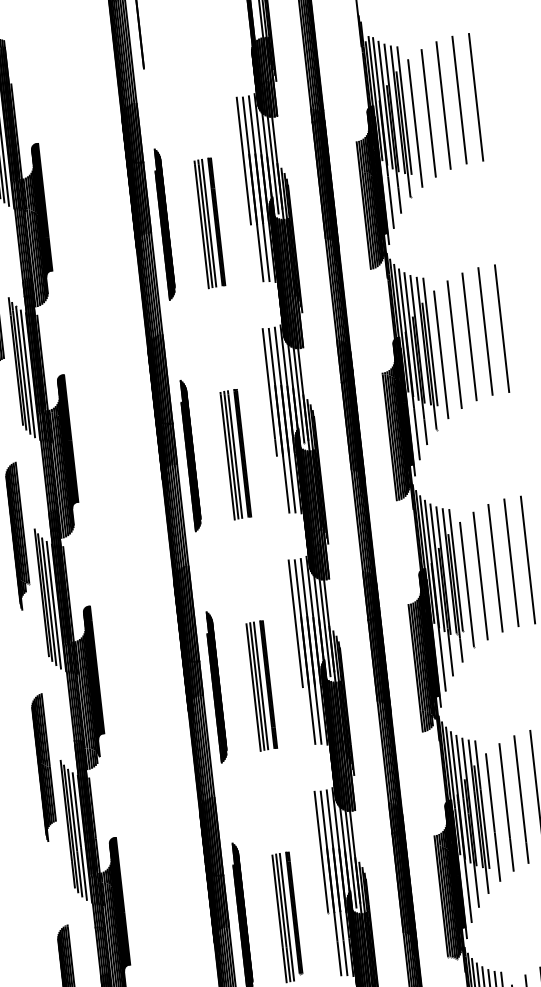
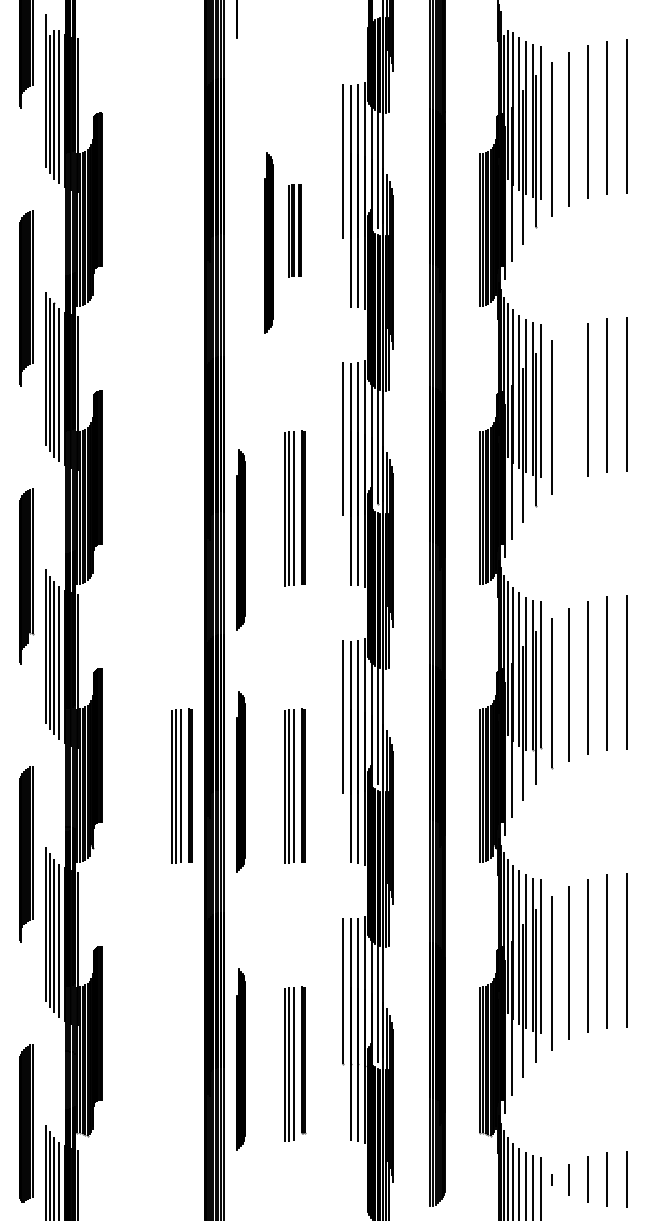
part: (209, 223) -> (294, 230), size x0.6
part: (164, 224) -> (268, 242), moved
line: (455, 344) -> (569, 407), removed
part: (190, 455) -> (240, 539), moved
part: (167, 695) -> (181, 785), added

